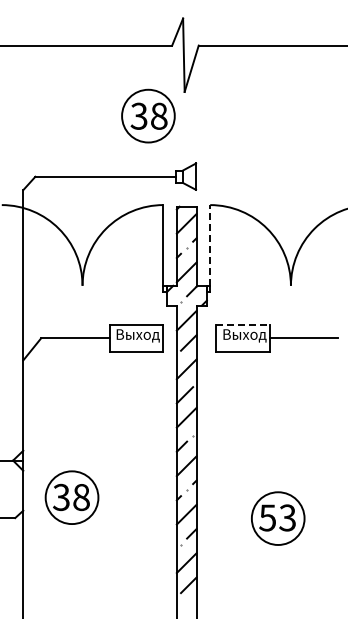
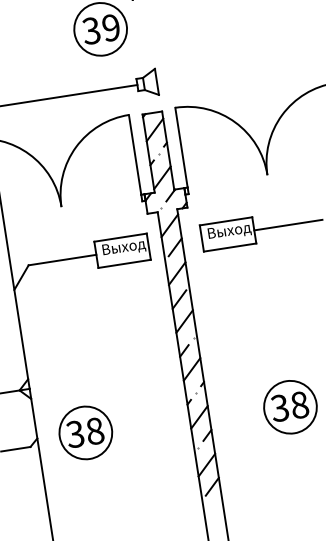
text: (159, 115) -> (111, 27), 38 -> 39
line: (210, 244) -> (181, 146), dashed -> solid
line: (242, 325) -> (225, 221), dashed -> solid
part: (71, 497) -> (85, 432), moved
text: (277, 517) -> (289, 406), 53 -> 38

